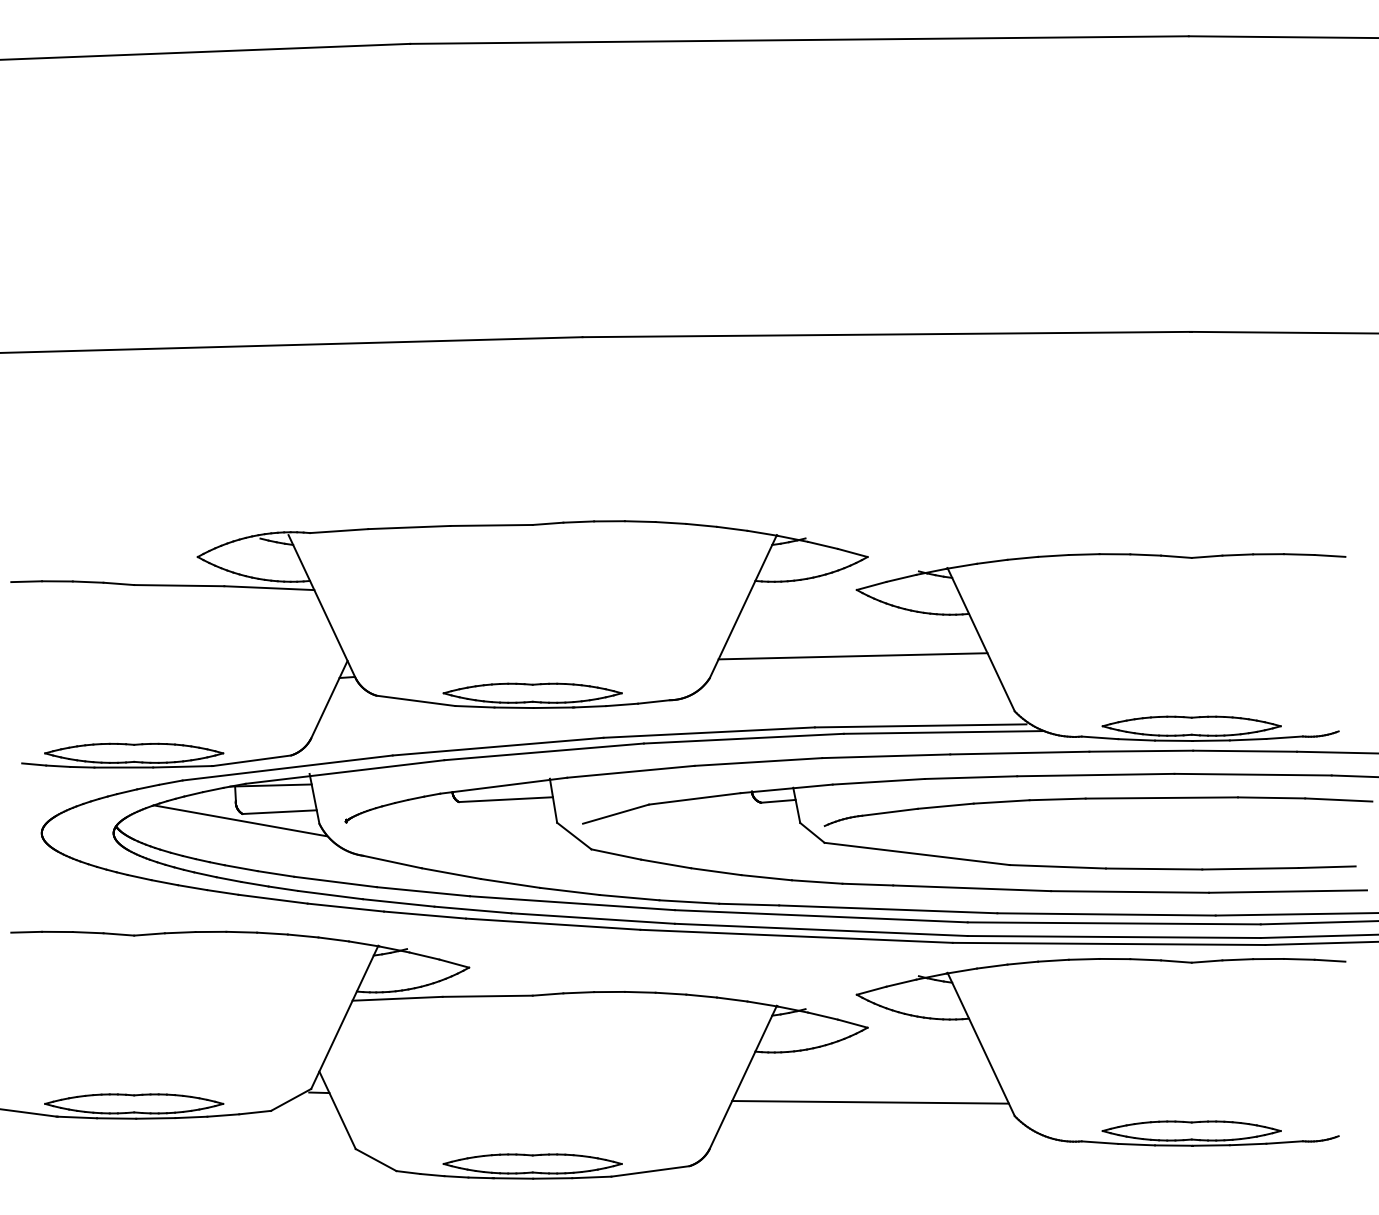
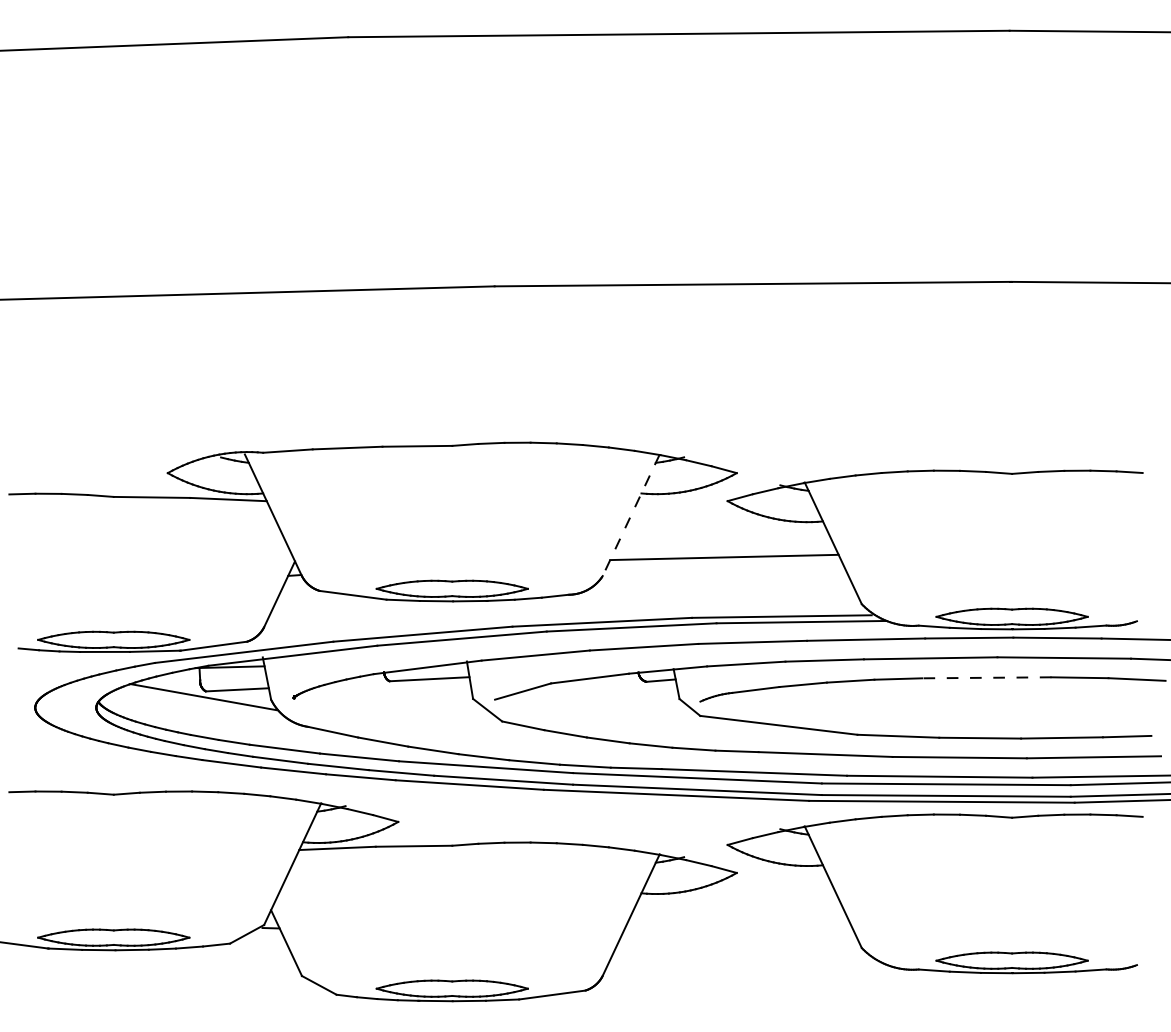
line: (743, 606) -> (631, 515), solid -> dashed
line: (1161, 797) -> (986, 677), solid -> dashed
line: (869, 1102) -> (738, 936), removed

